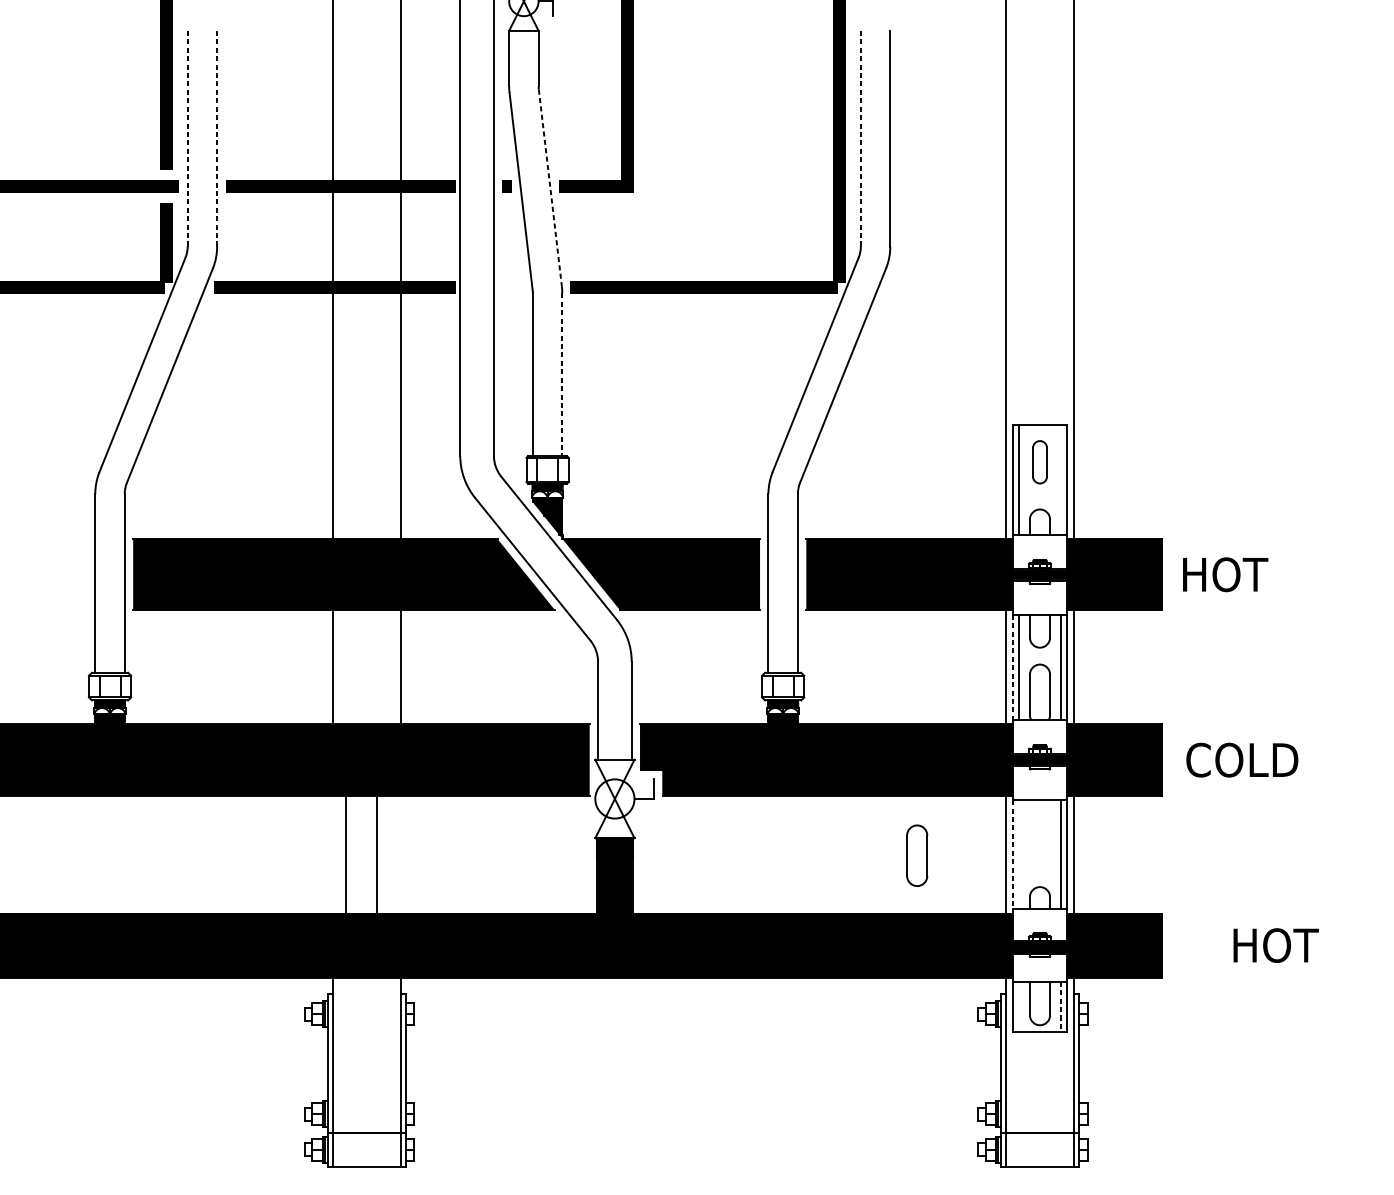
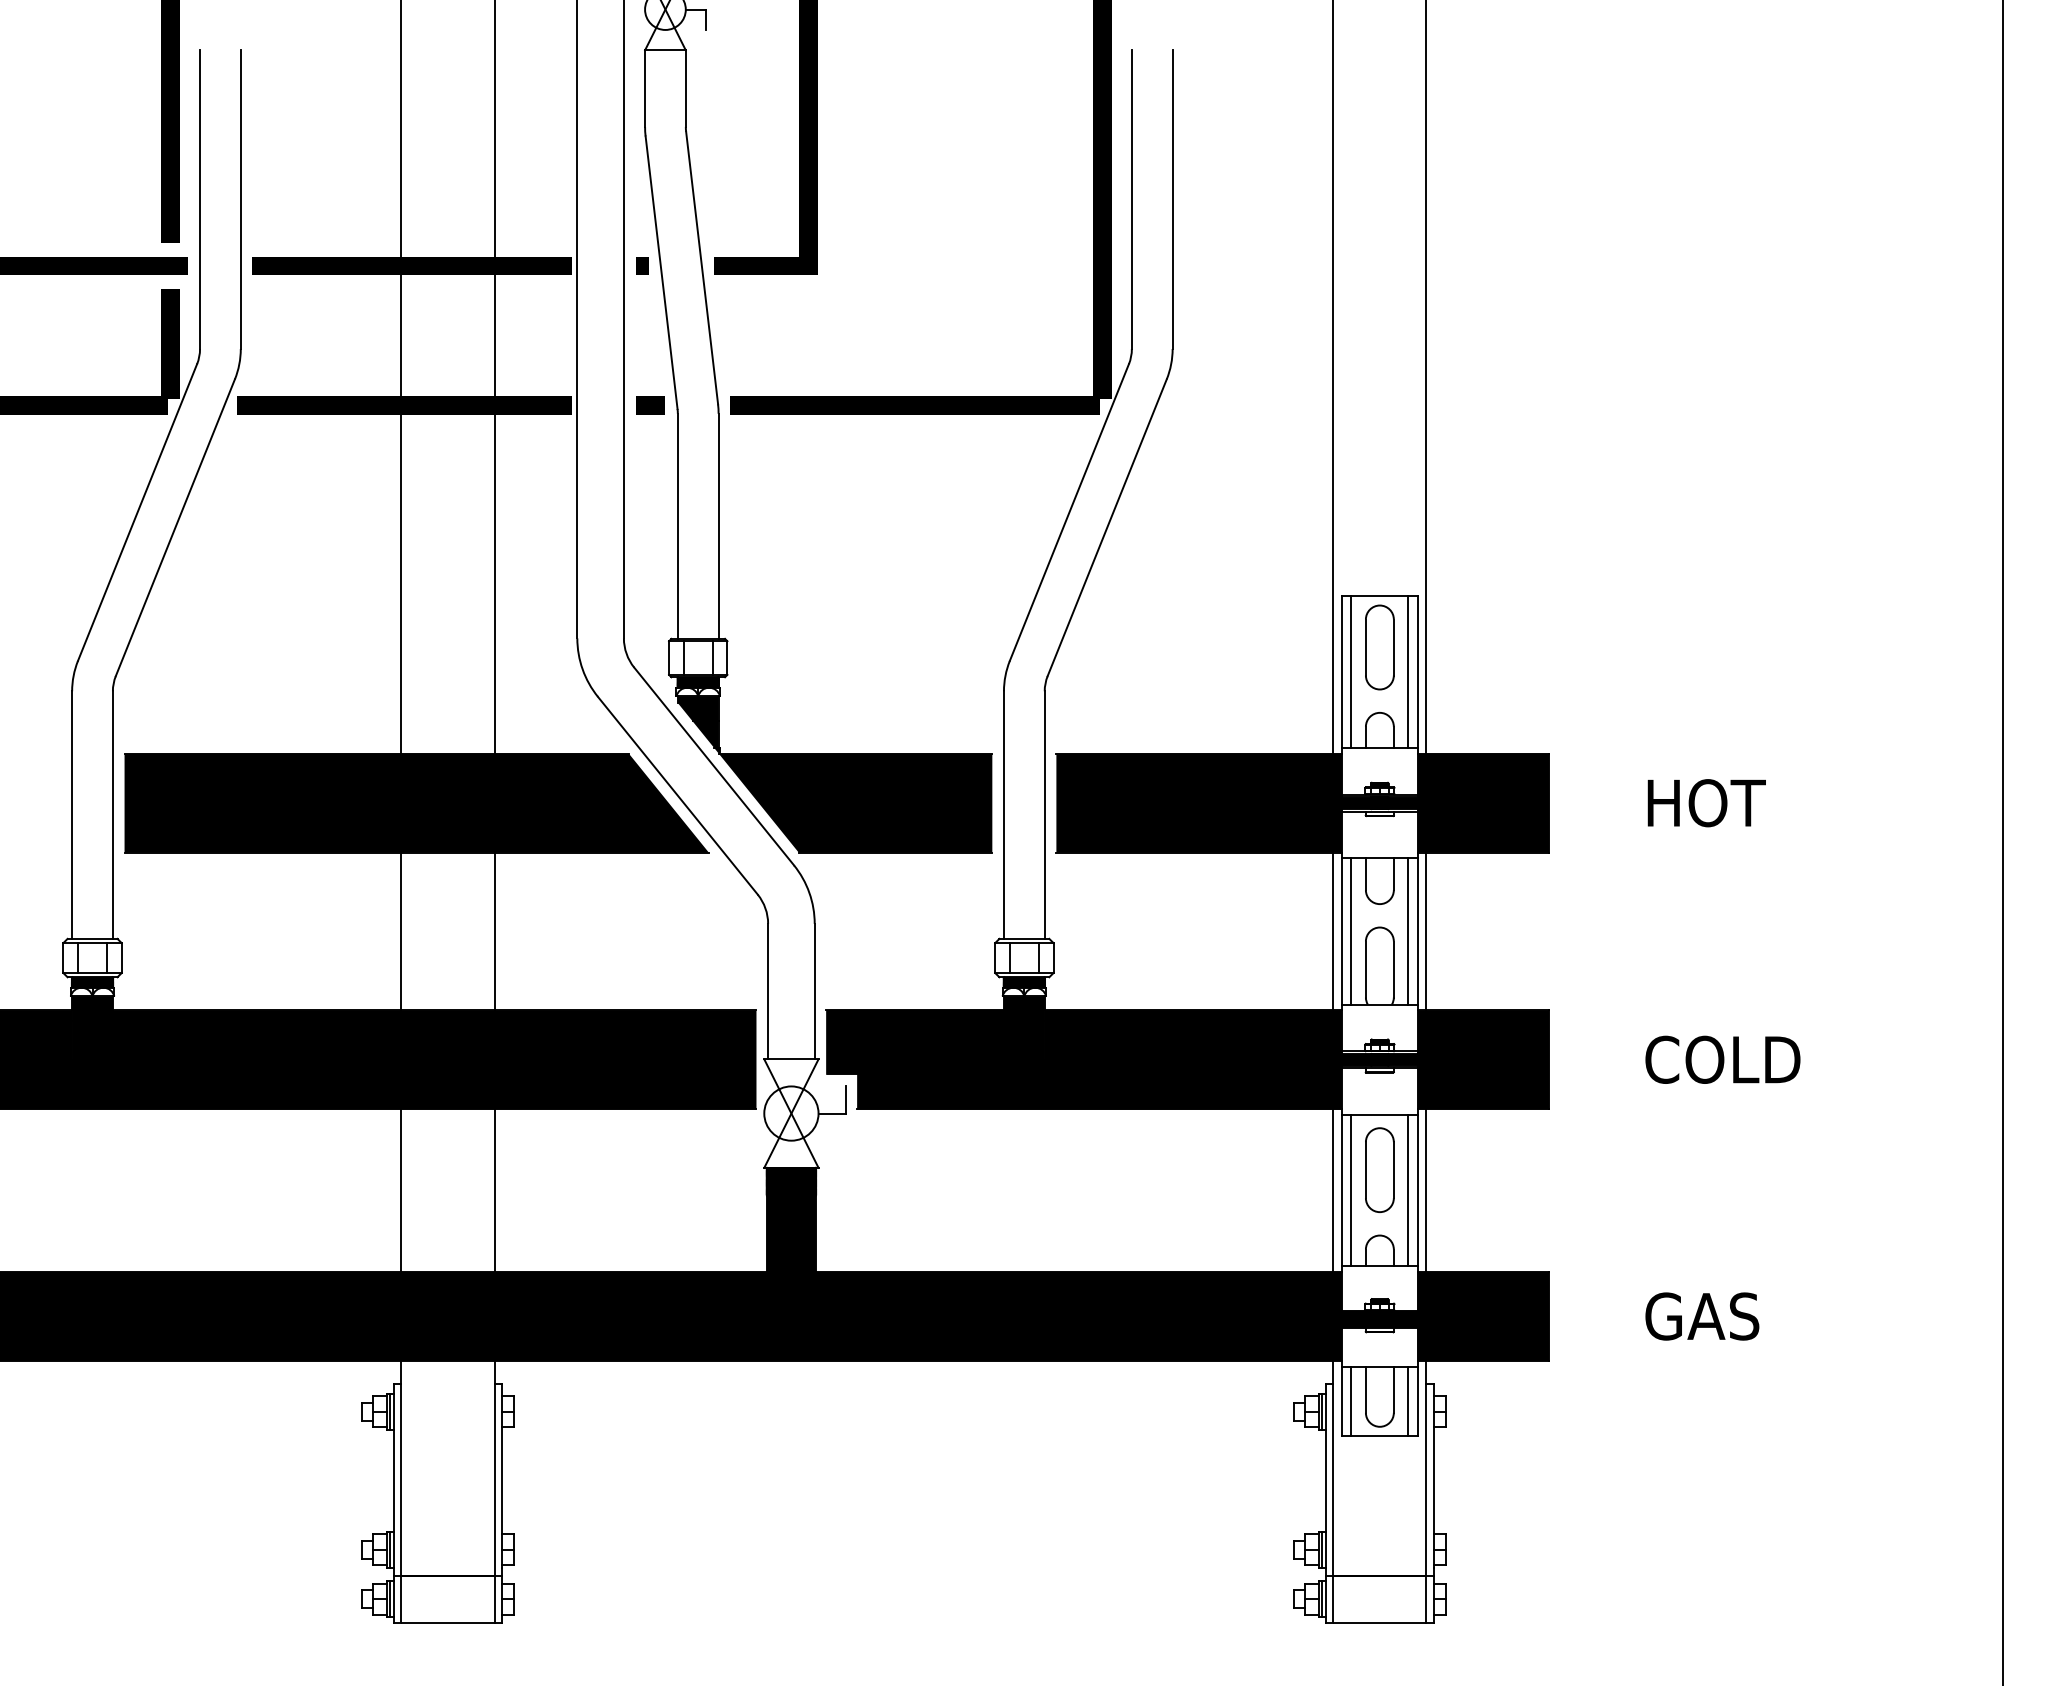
line: (188, 139) -> (200, 200), dashed -> solid
line: (216, 139) -> (240, 200), dashed -> solid
line: (860, 139) -> (1131, 200), dashed -> solid
line: (550, 188) -> (702, 268), dashed -> solid
line: (513, 287) -> (650, 405), added
line: (562, 374) -> (718, 526), dashed -> solid
part: (1039, 462) -> (1379, 647), size x1.43
line: (1060, 479) -> (1408, 671), added
text: (1225, 574) -> (1706, 803), moved
line: (1012, 667) -> (1341, 931), dashed -> solid
text: (1242, 759) -> (1722, 1059), moved
line: (346, 854) -> (494, 1190), moved
line: (376, 854) -> (401, 1190), moved
line: (1012, 854) -> (1341, 1190), dashed -> solid
line: (1019, 854) -> (1351, 1190), added
part: (916, 855) -> (1379, 1169), moved
text: (1275, 945) -> (1705, 1316), HOT -> GAS
line: (1019, 1006) -> (1351, 1401), added
line: (1060, 1006) -> (1408, 1401), dashed -> solid

